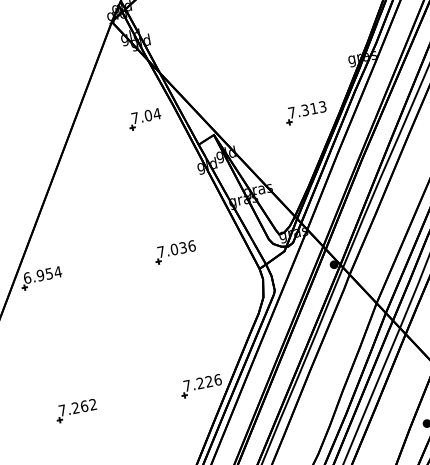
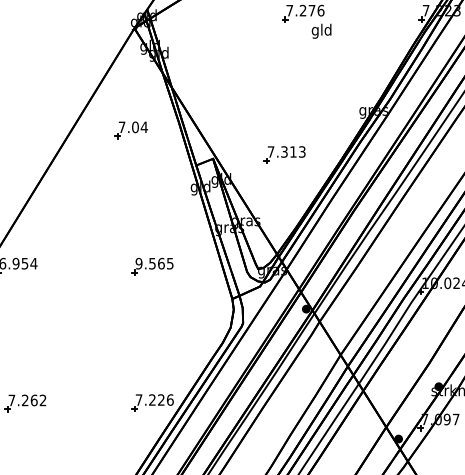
part: (305, 112) -> (284, 154), moved
part: (144, 119) -> (130, 130), moved
text: (176, 248) -> (154, 263), 7.036 -> 9.565

